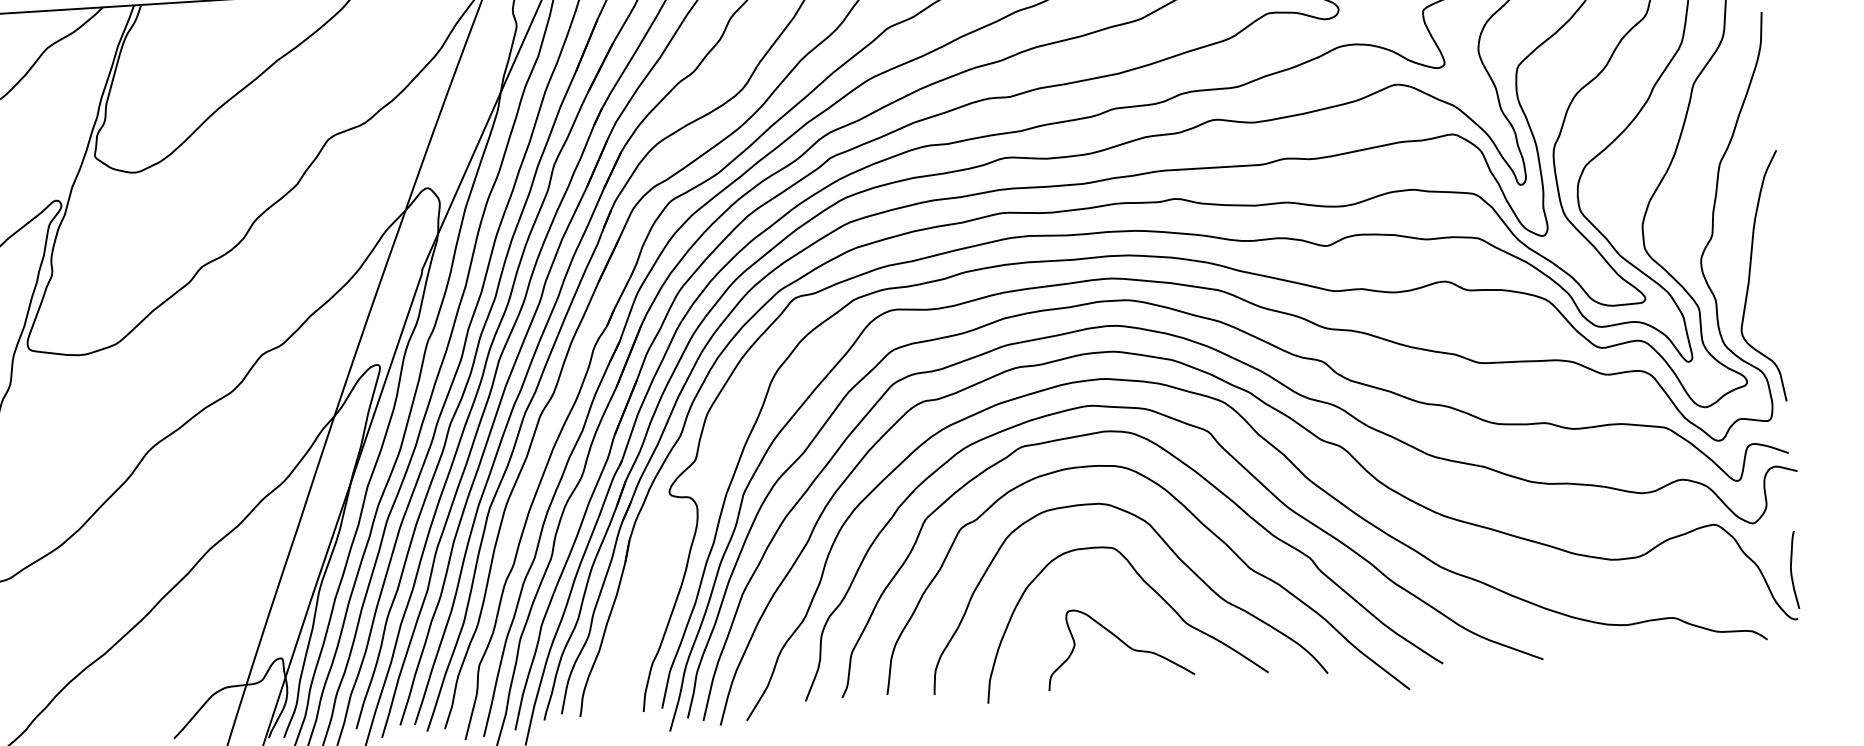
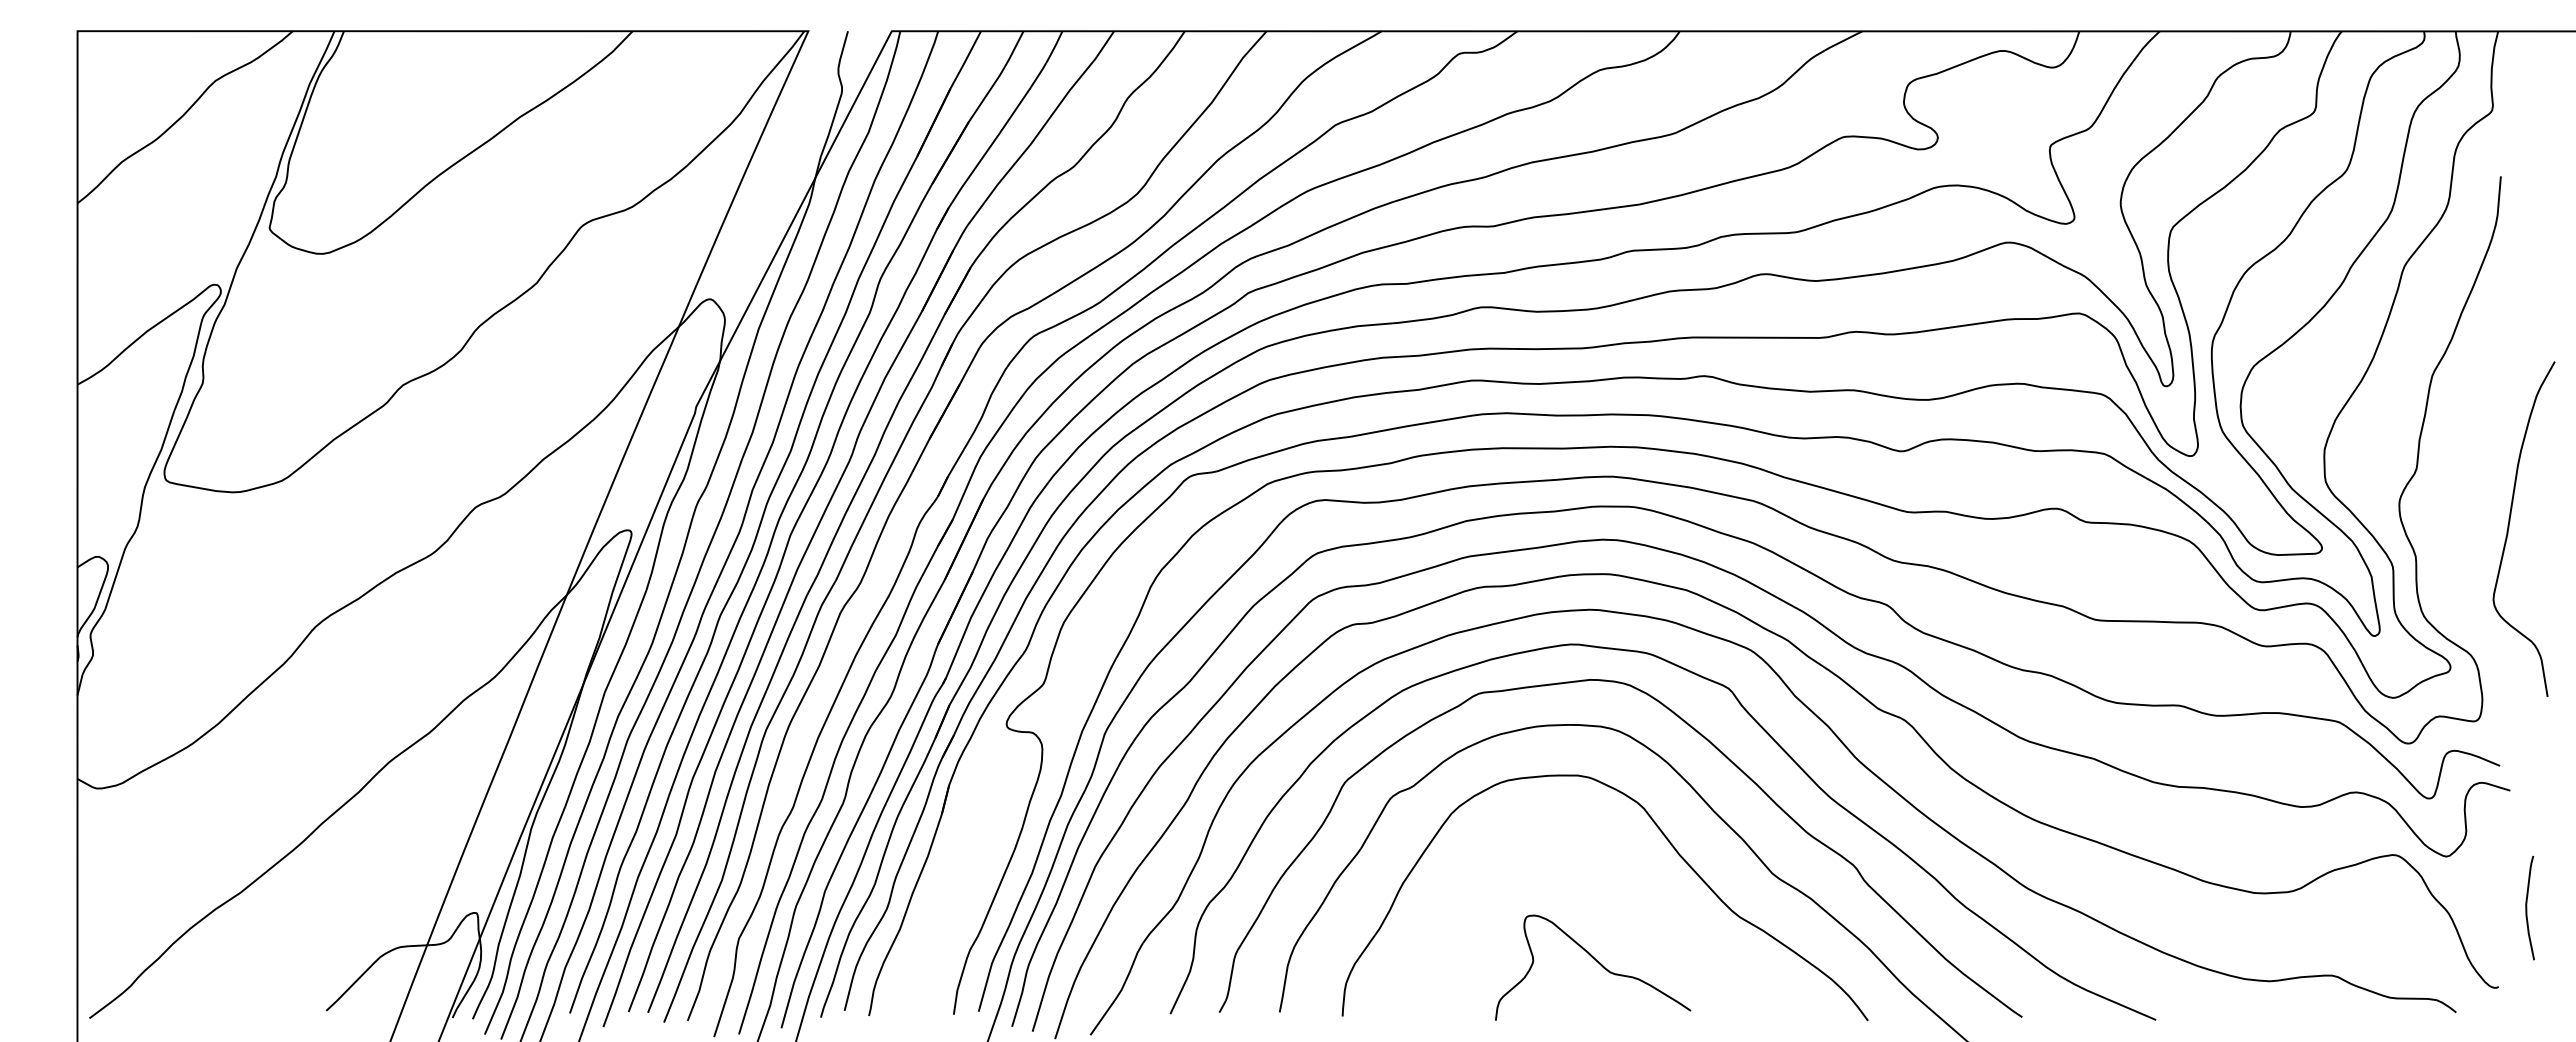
curve: (1750, 277) -> (2509, 528), moved
curve: (1791, 569) -> (2527, 907), moved
curve: (1150, 588) -> (1639, 892), removed

